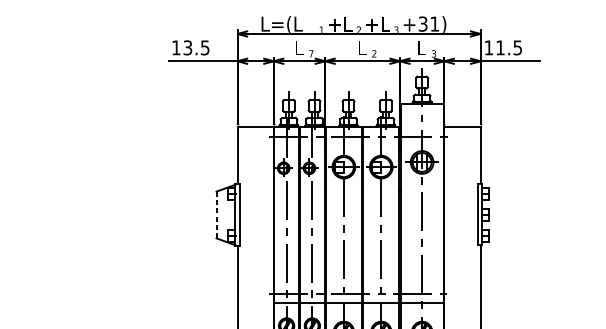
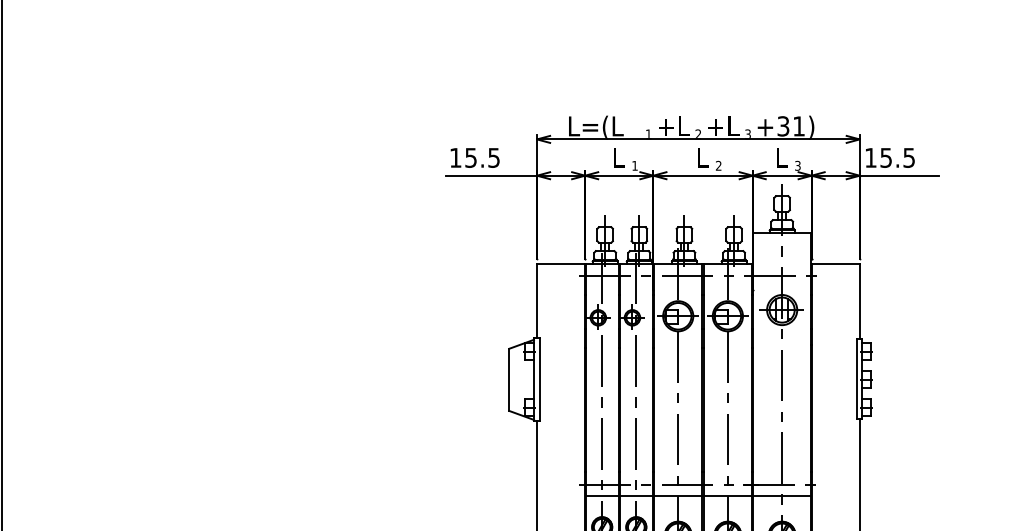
text: (187, 47) -> (470, 157), 13.5 -> 15.5
text: (499, 47) -> (885, 157), 11.5 -> 15.5
text: (310, 53) -> (634, 165), 7 -> 1
line: (216, 215) -> (509, 380), dashed -> solid

